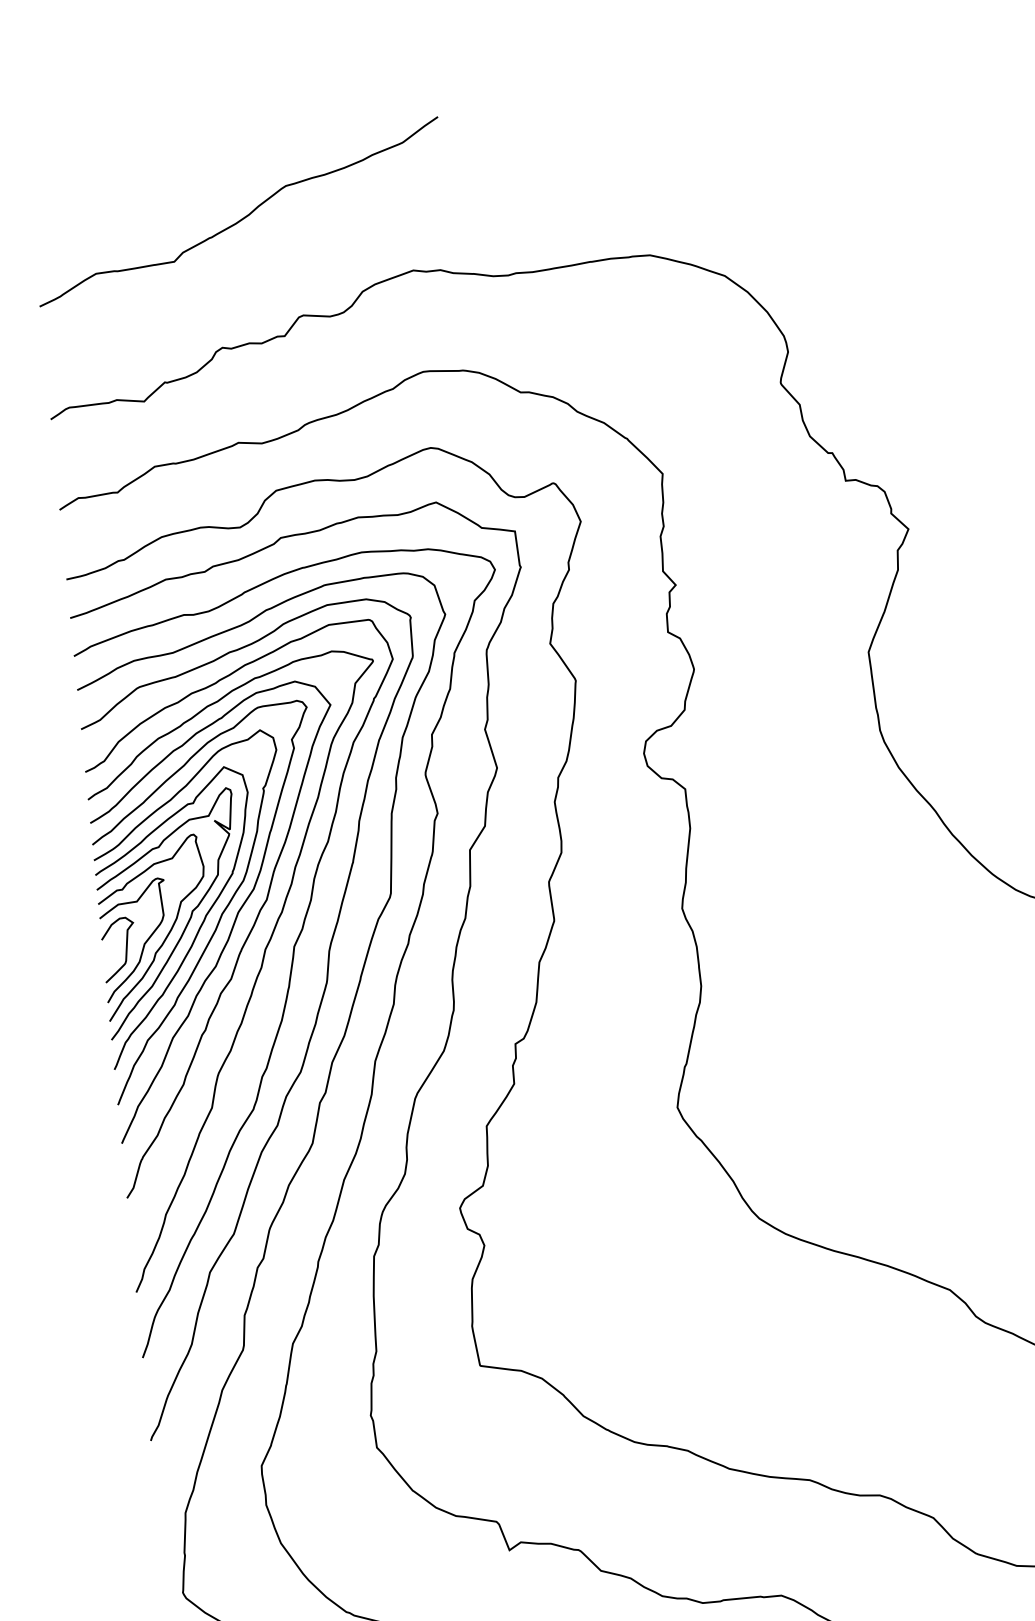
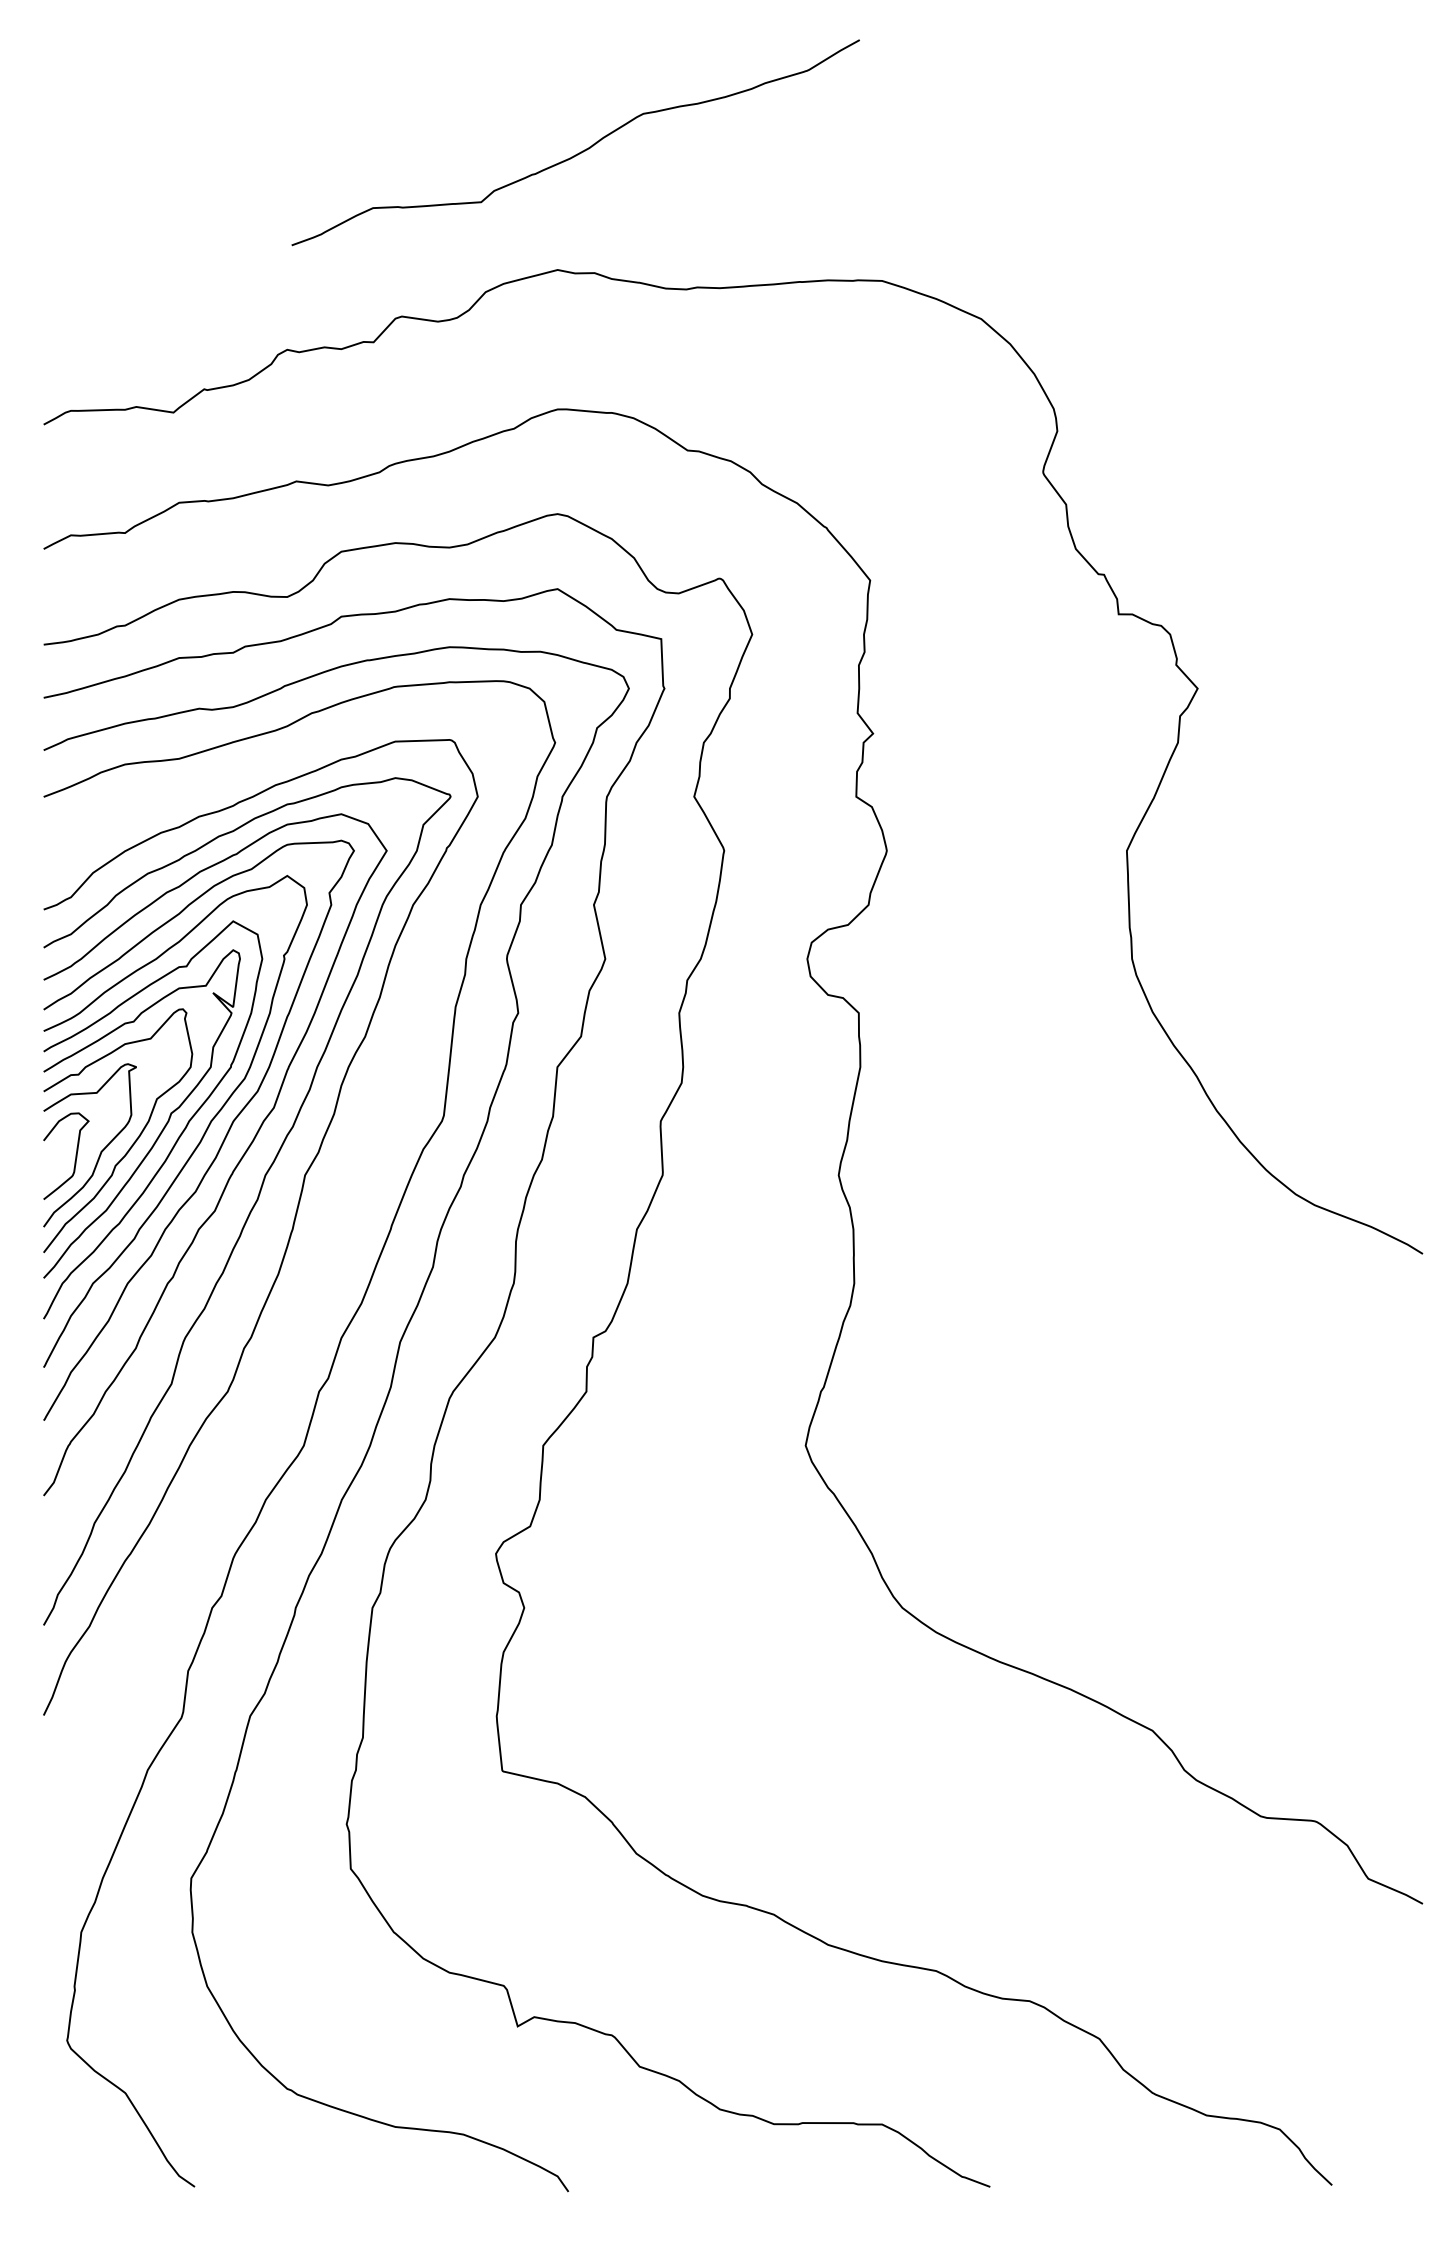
curve: (242, 217) -> (580, 151), moved
curve: (314, 1025) -> (321, 1285), removed

